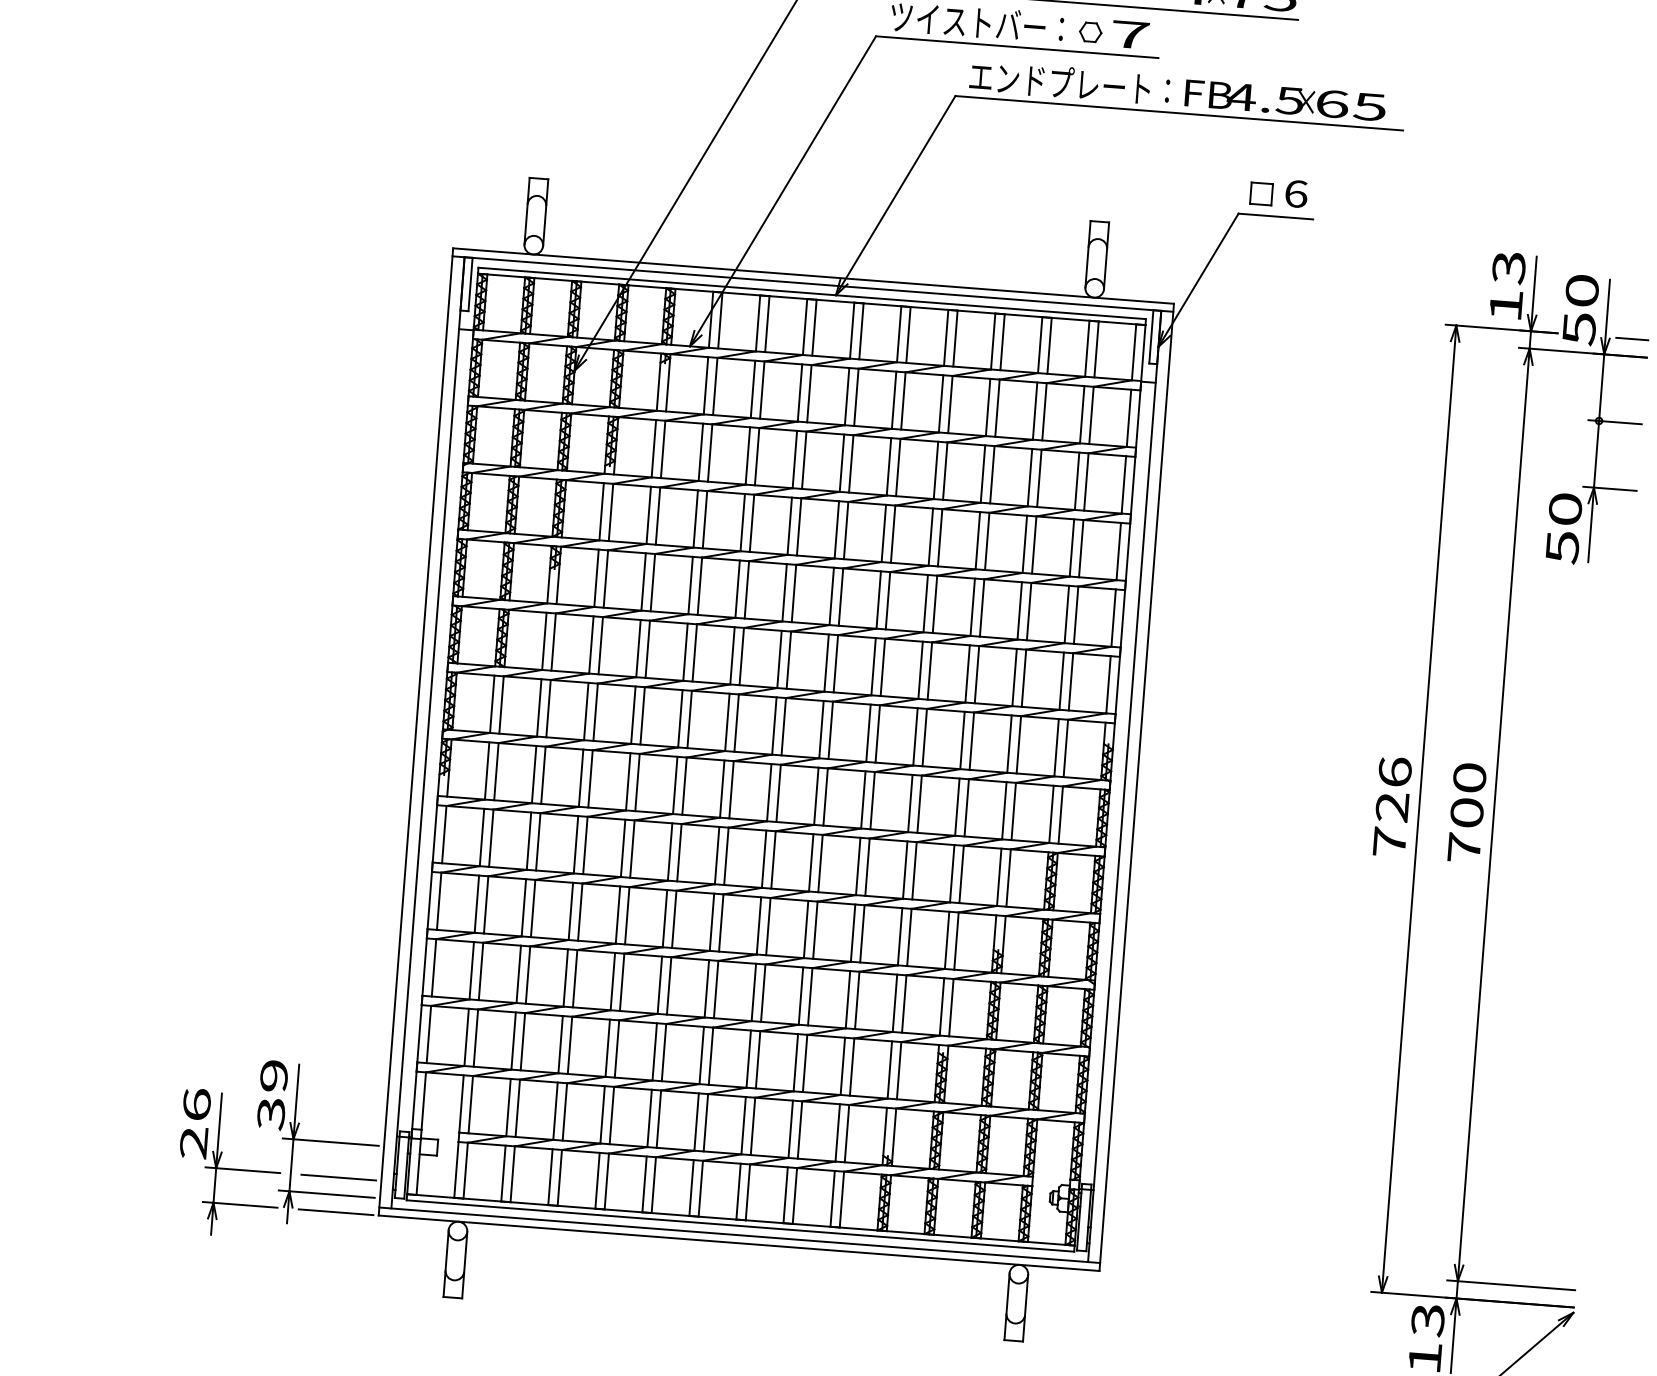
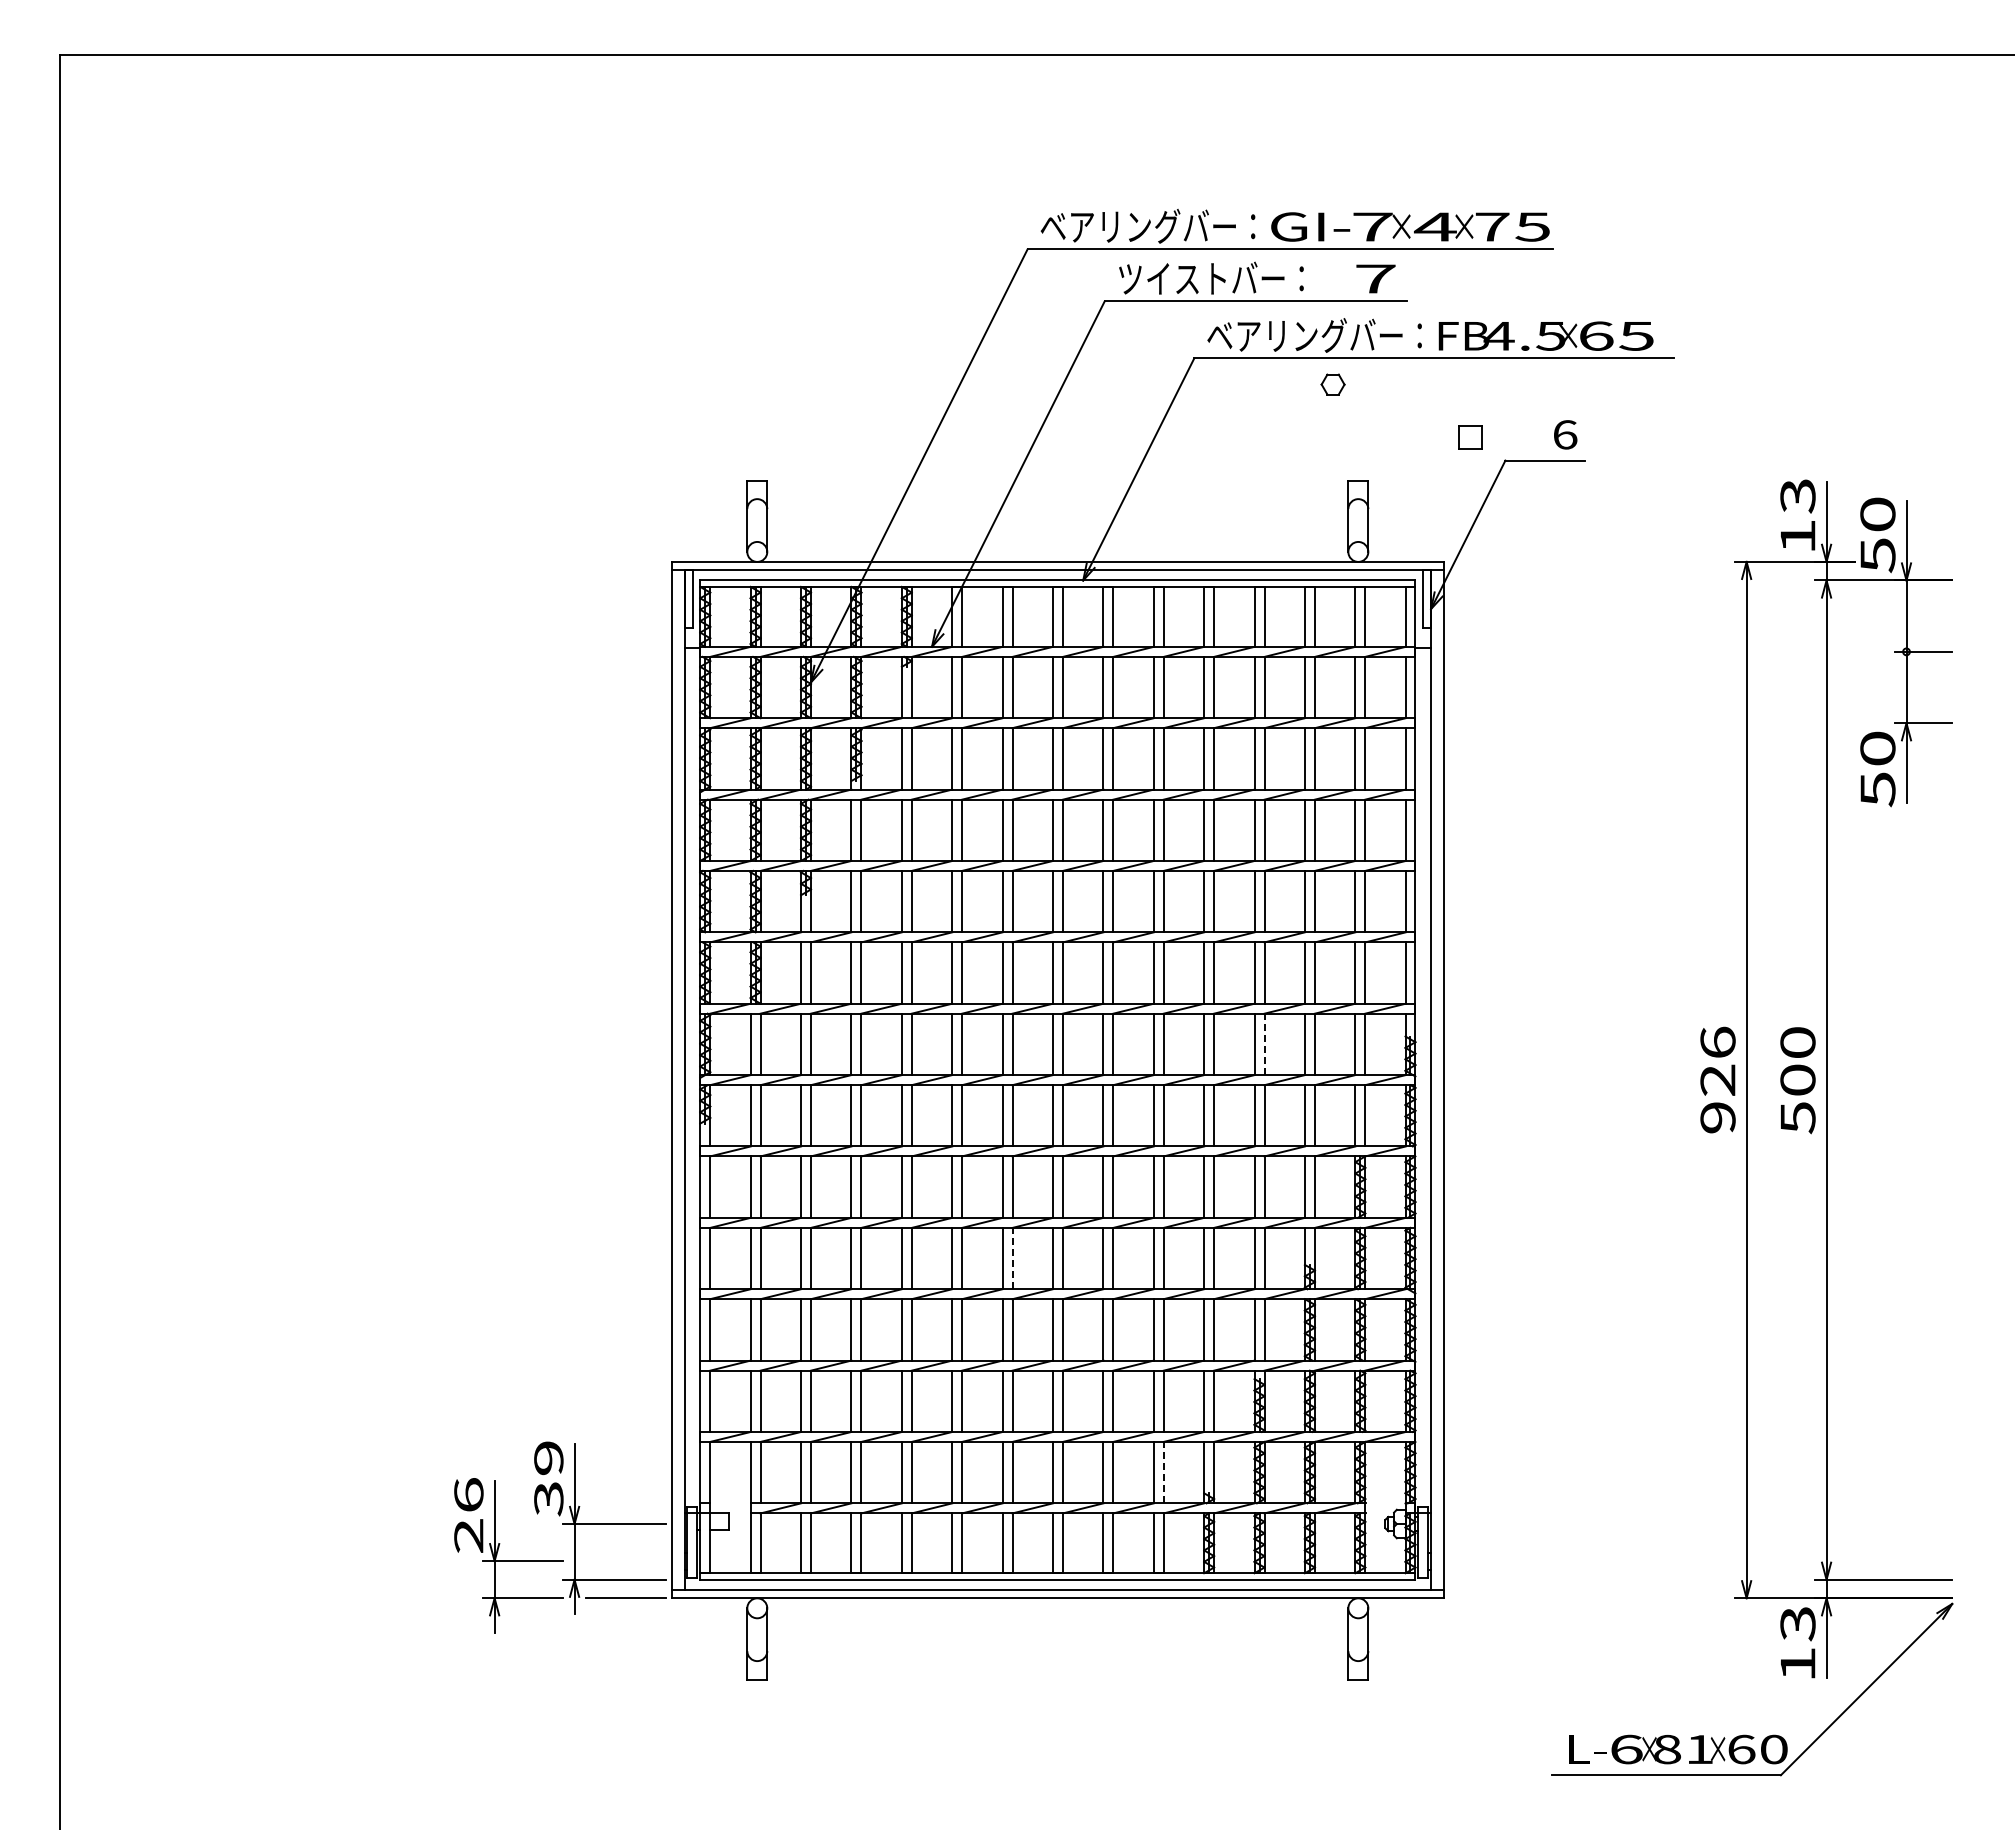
part: (1090, 32) -> (1332, 384), moved
text: (1060, 82) -> (1304, 335), エンドプレート： -> ベアリングバー：
part: (1261, 193) -> (1470, 437), moved
line: (1631, 338) -> (1934, 561), removed
line: (971, 741) -> (1264, 1044), solid -> dashed
text: (1389, 841) -> (1717, 1117), 726 -> 926
text: (1463, 848) -> (1797, 1118), 700 -> 500
line: (721, 922) -> (1012, 1258), solid -> dashed
line: (846, 1133) -> (1163, 1472), solid -> dashed
line: (338, 1177) -> (625, 1561), removed

